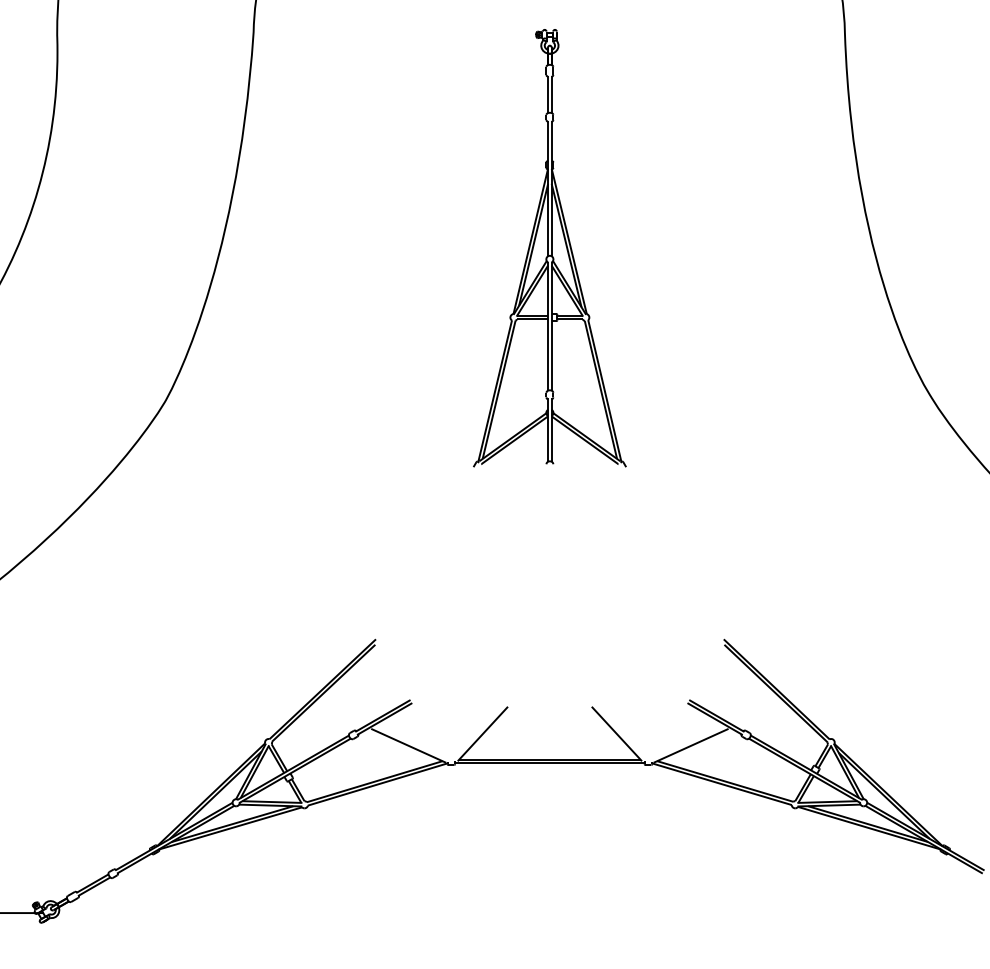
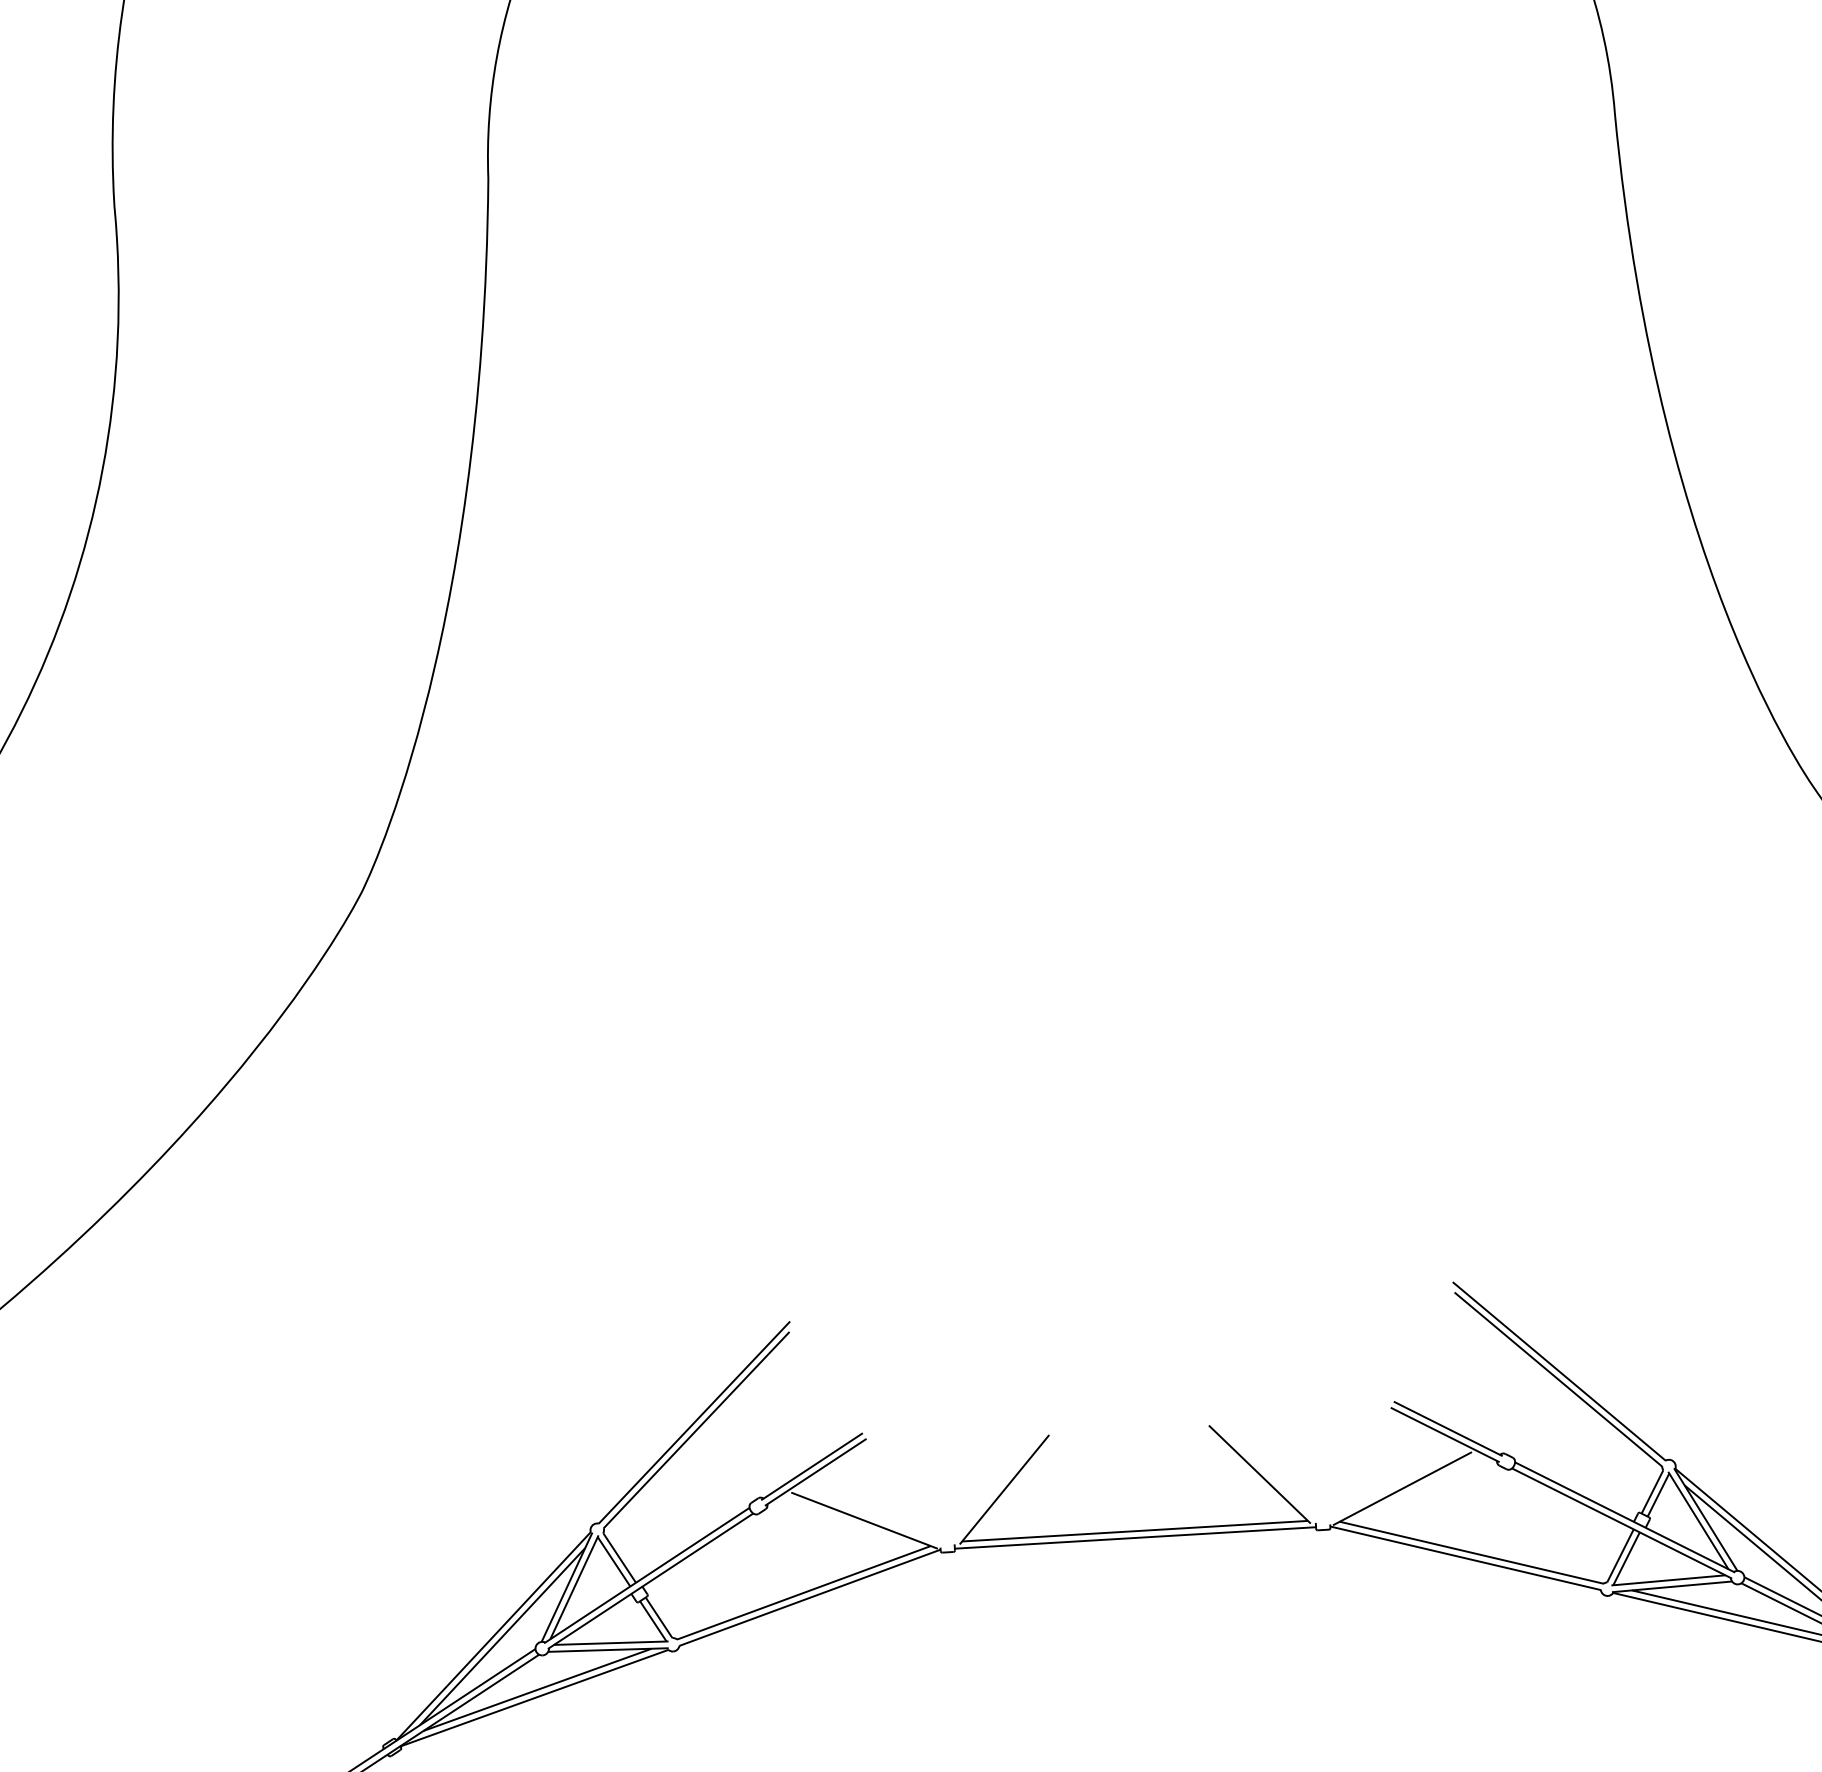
part: (549, 248) -> (1076, 557), removed

